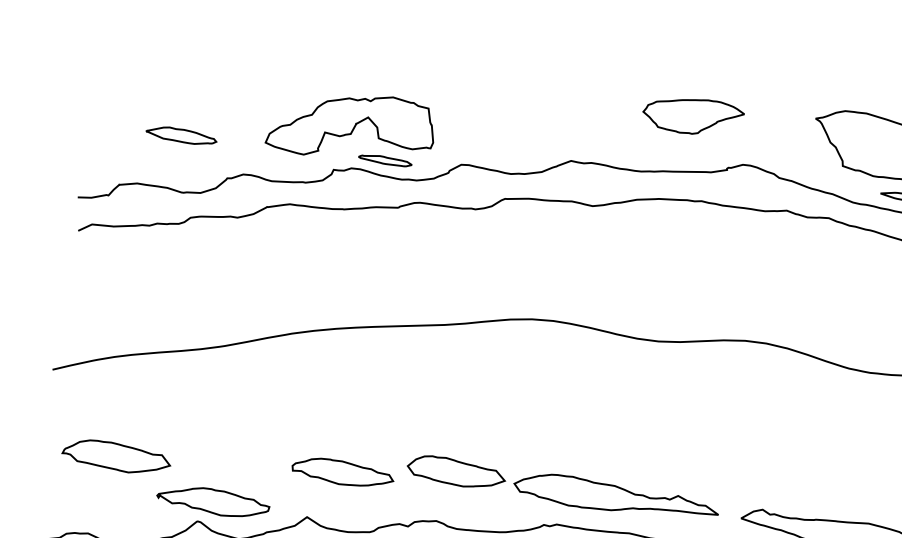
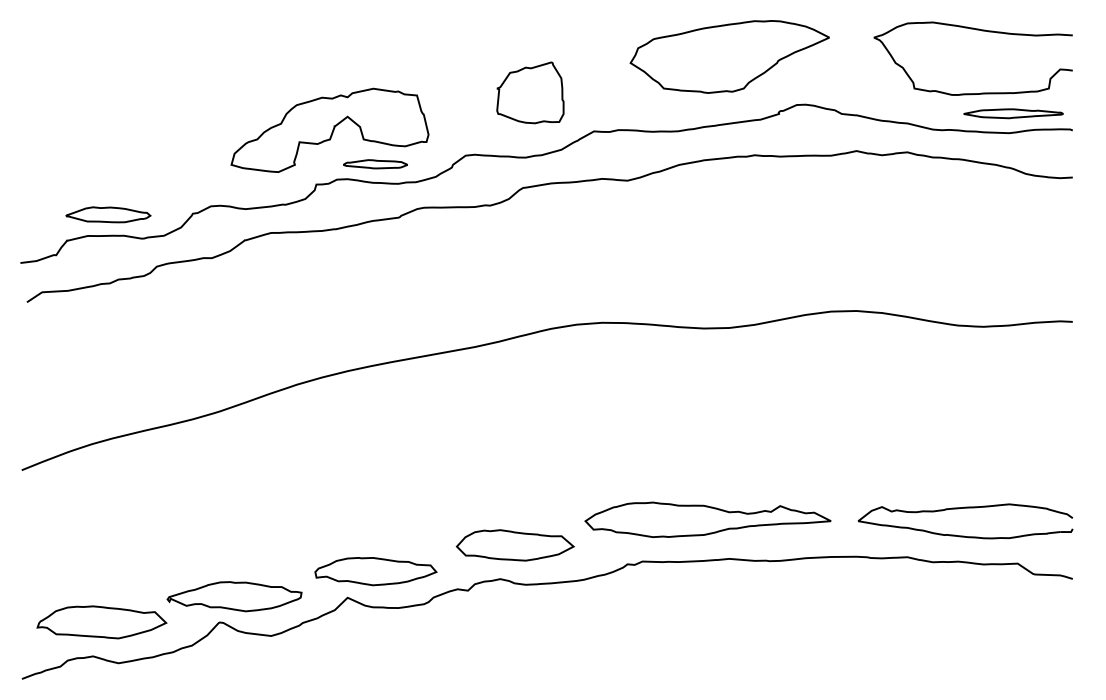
part: (693, 115) -> (729, 56), size x1.67
part: (523, 120) -> (530, 92), added
part: (181, 135) -> (108, 214), moved
part: (116, 457) -> (101, 622), moved
part: (455, 472) -> (514, 545), moved
part: (342, 473) -> (375, 571), moved

